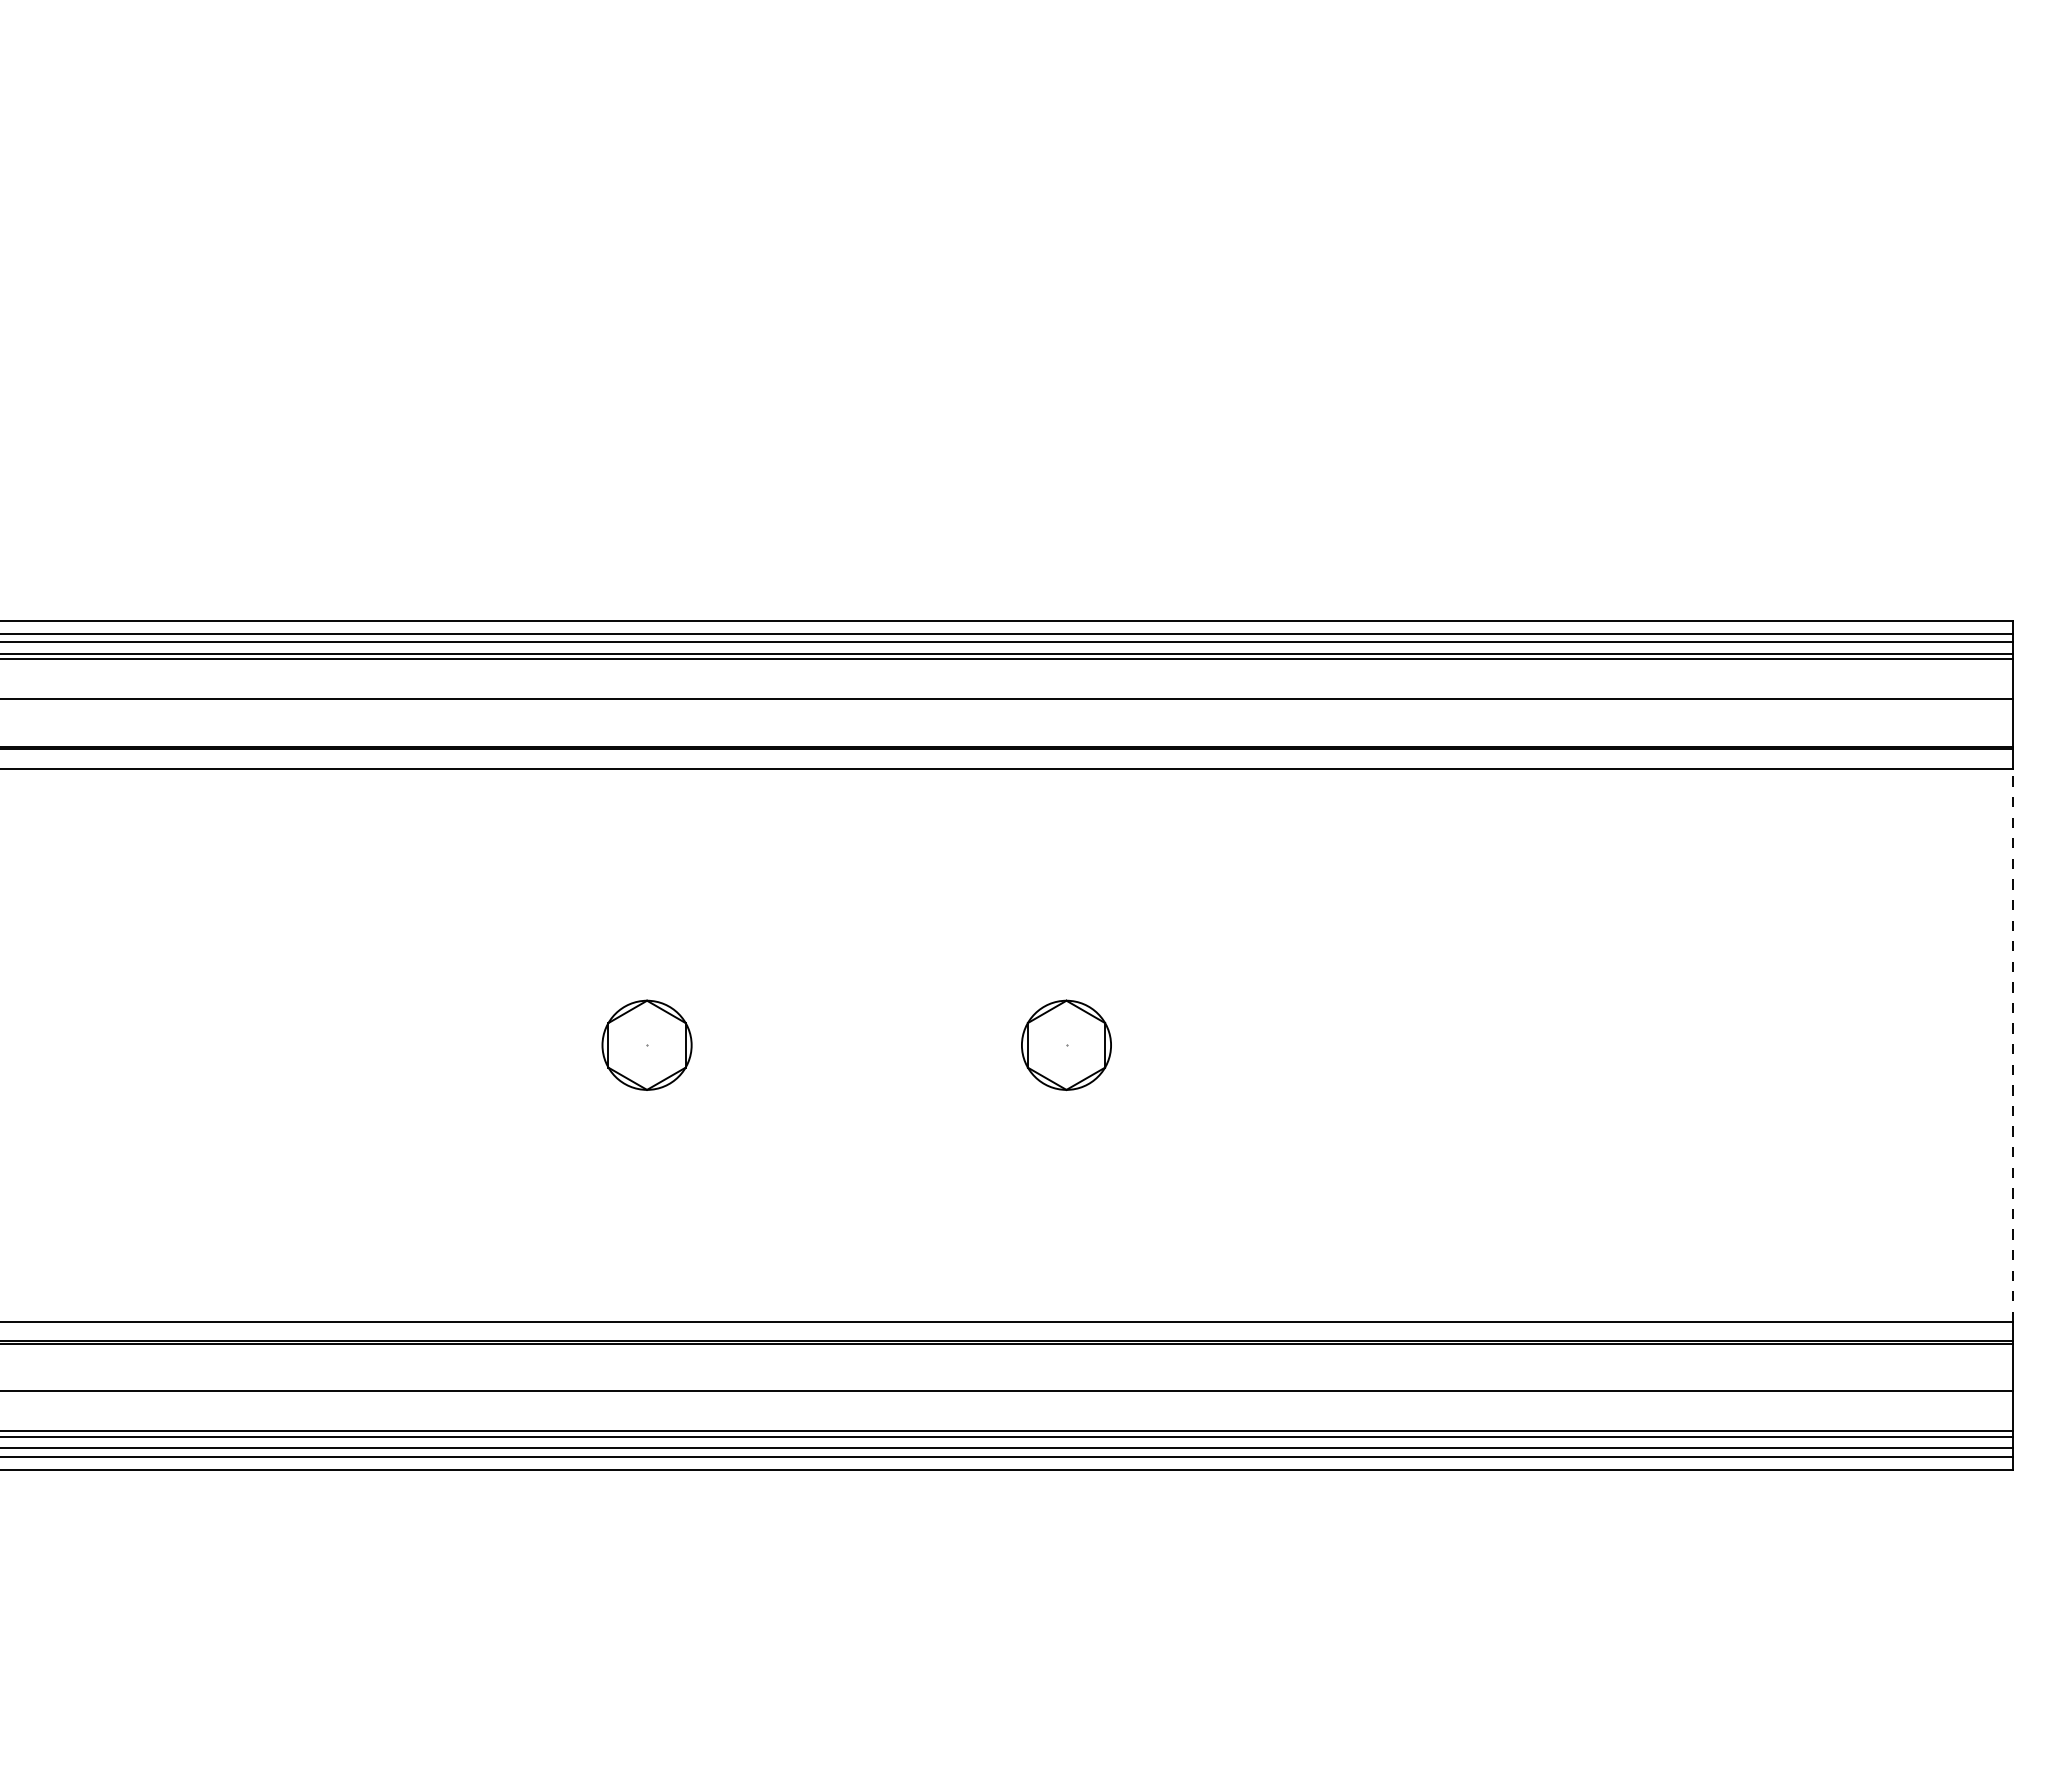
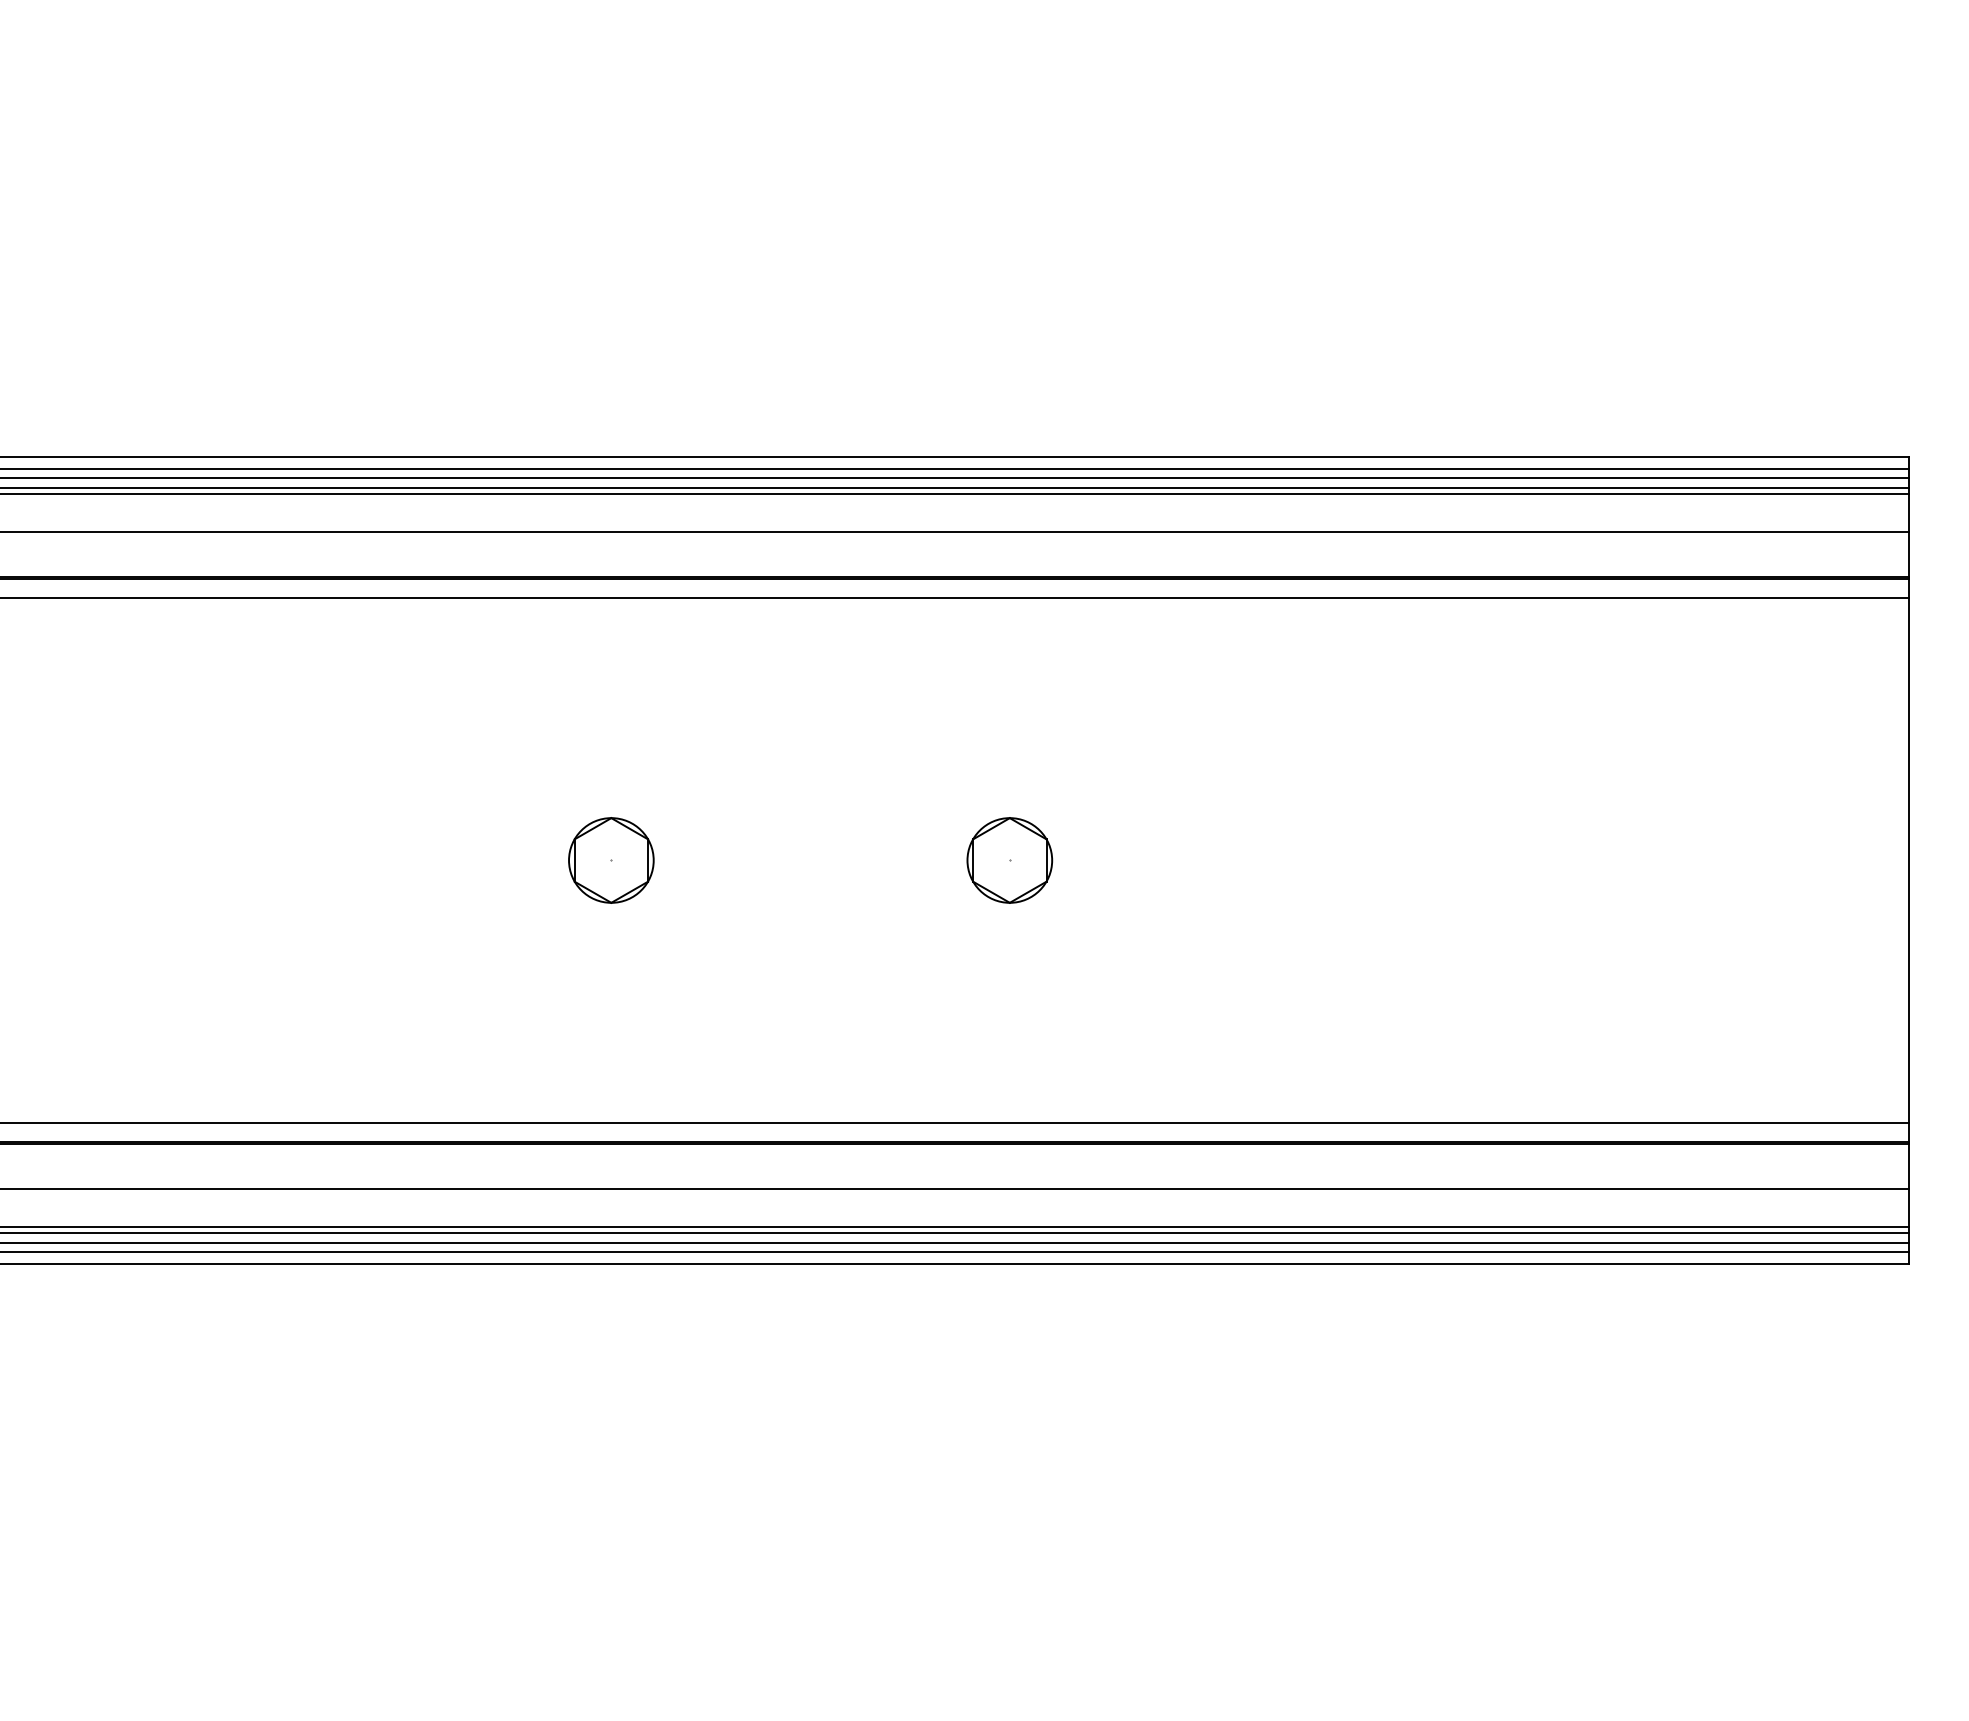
line: (2013, 1045) -> (1909, 860), dashed -> solid

